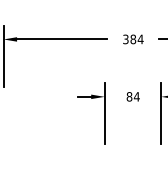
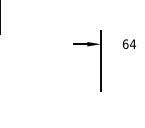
text: (129, 96) -> (125, 43), 84 -> 64

